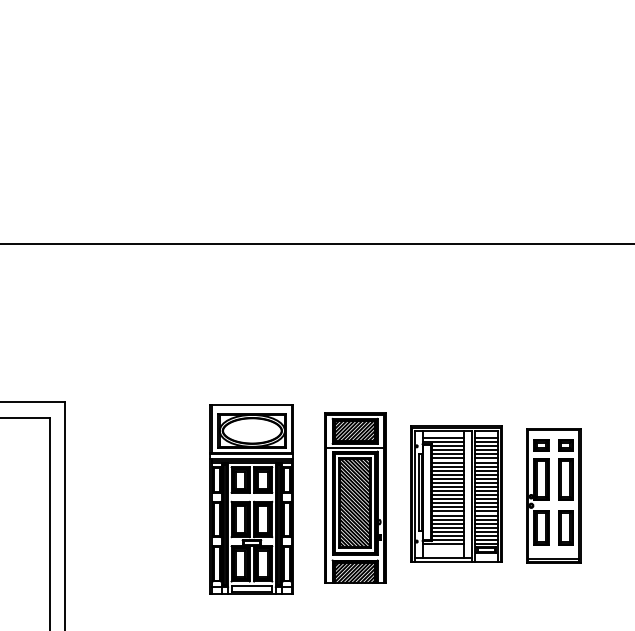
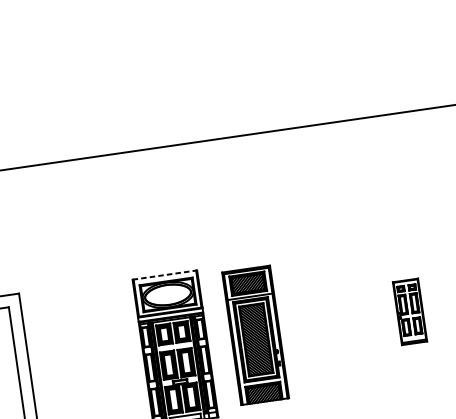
line: (252, 405) -> (165, 275), solid -> dashed
part: (456, 493) -> (334, 320), removed
part: (553, 495) -> (409, 311), size x0.6

